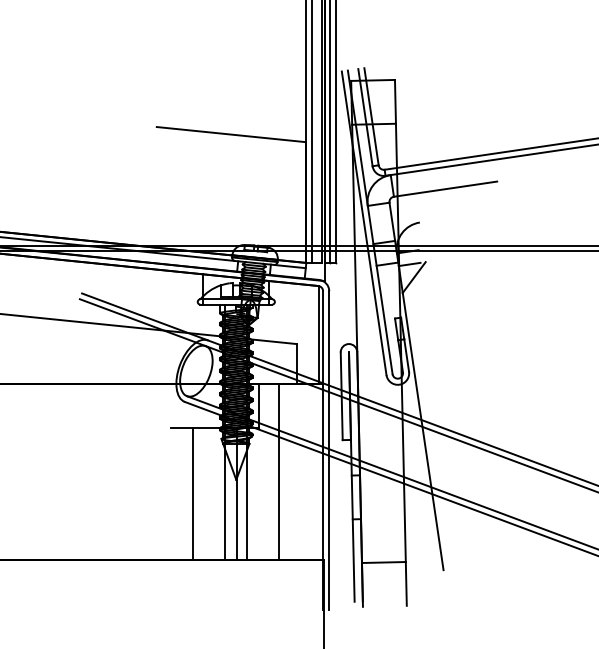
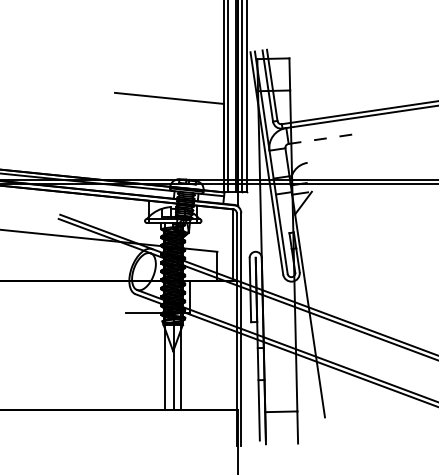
line: (445, 189) -> (326, 138), solid -> dashed
line: (279, 471) -> (204, 345), removed
line: (192, 493) -> (141, 361), removed

